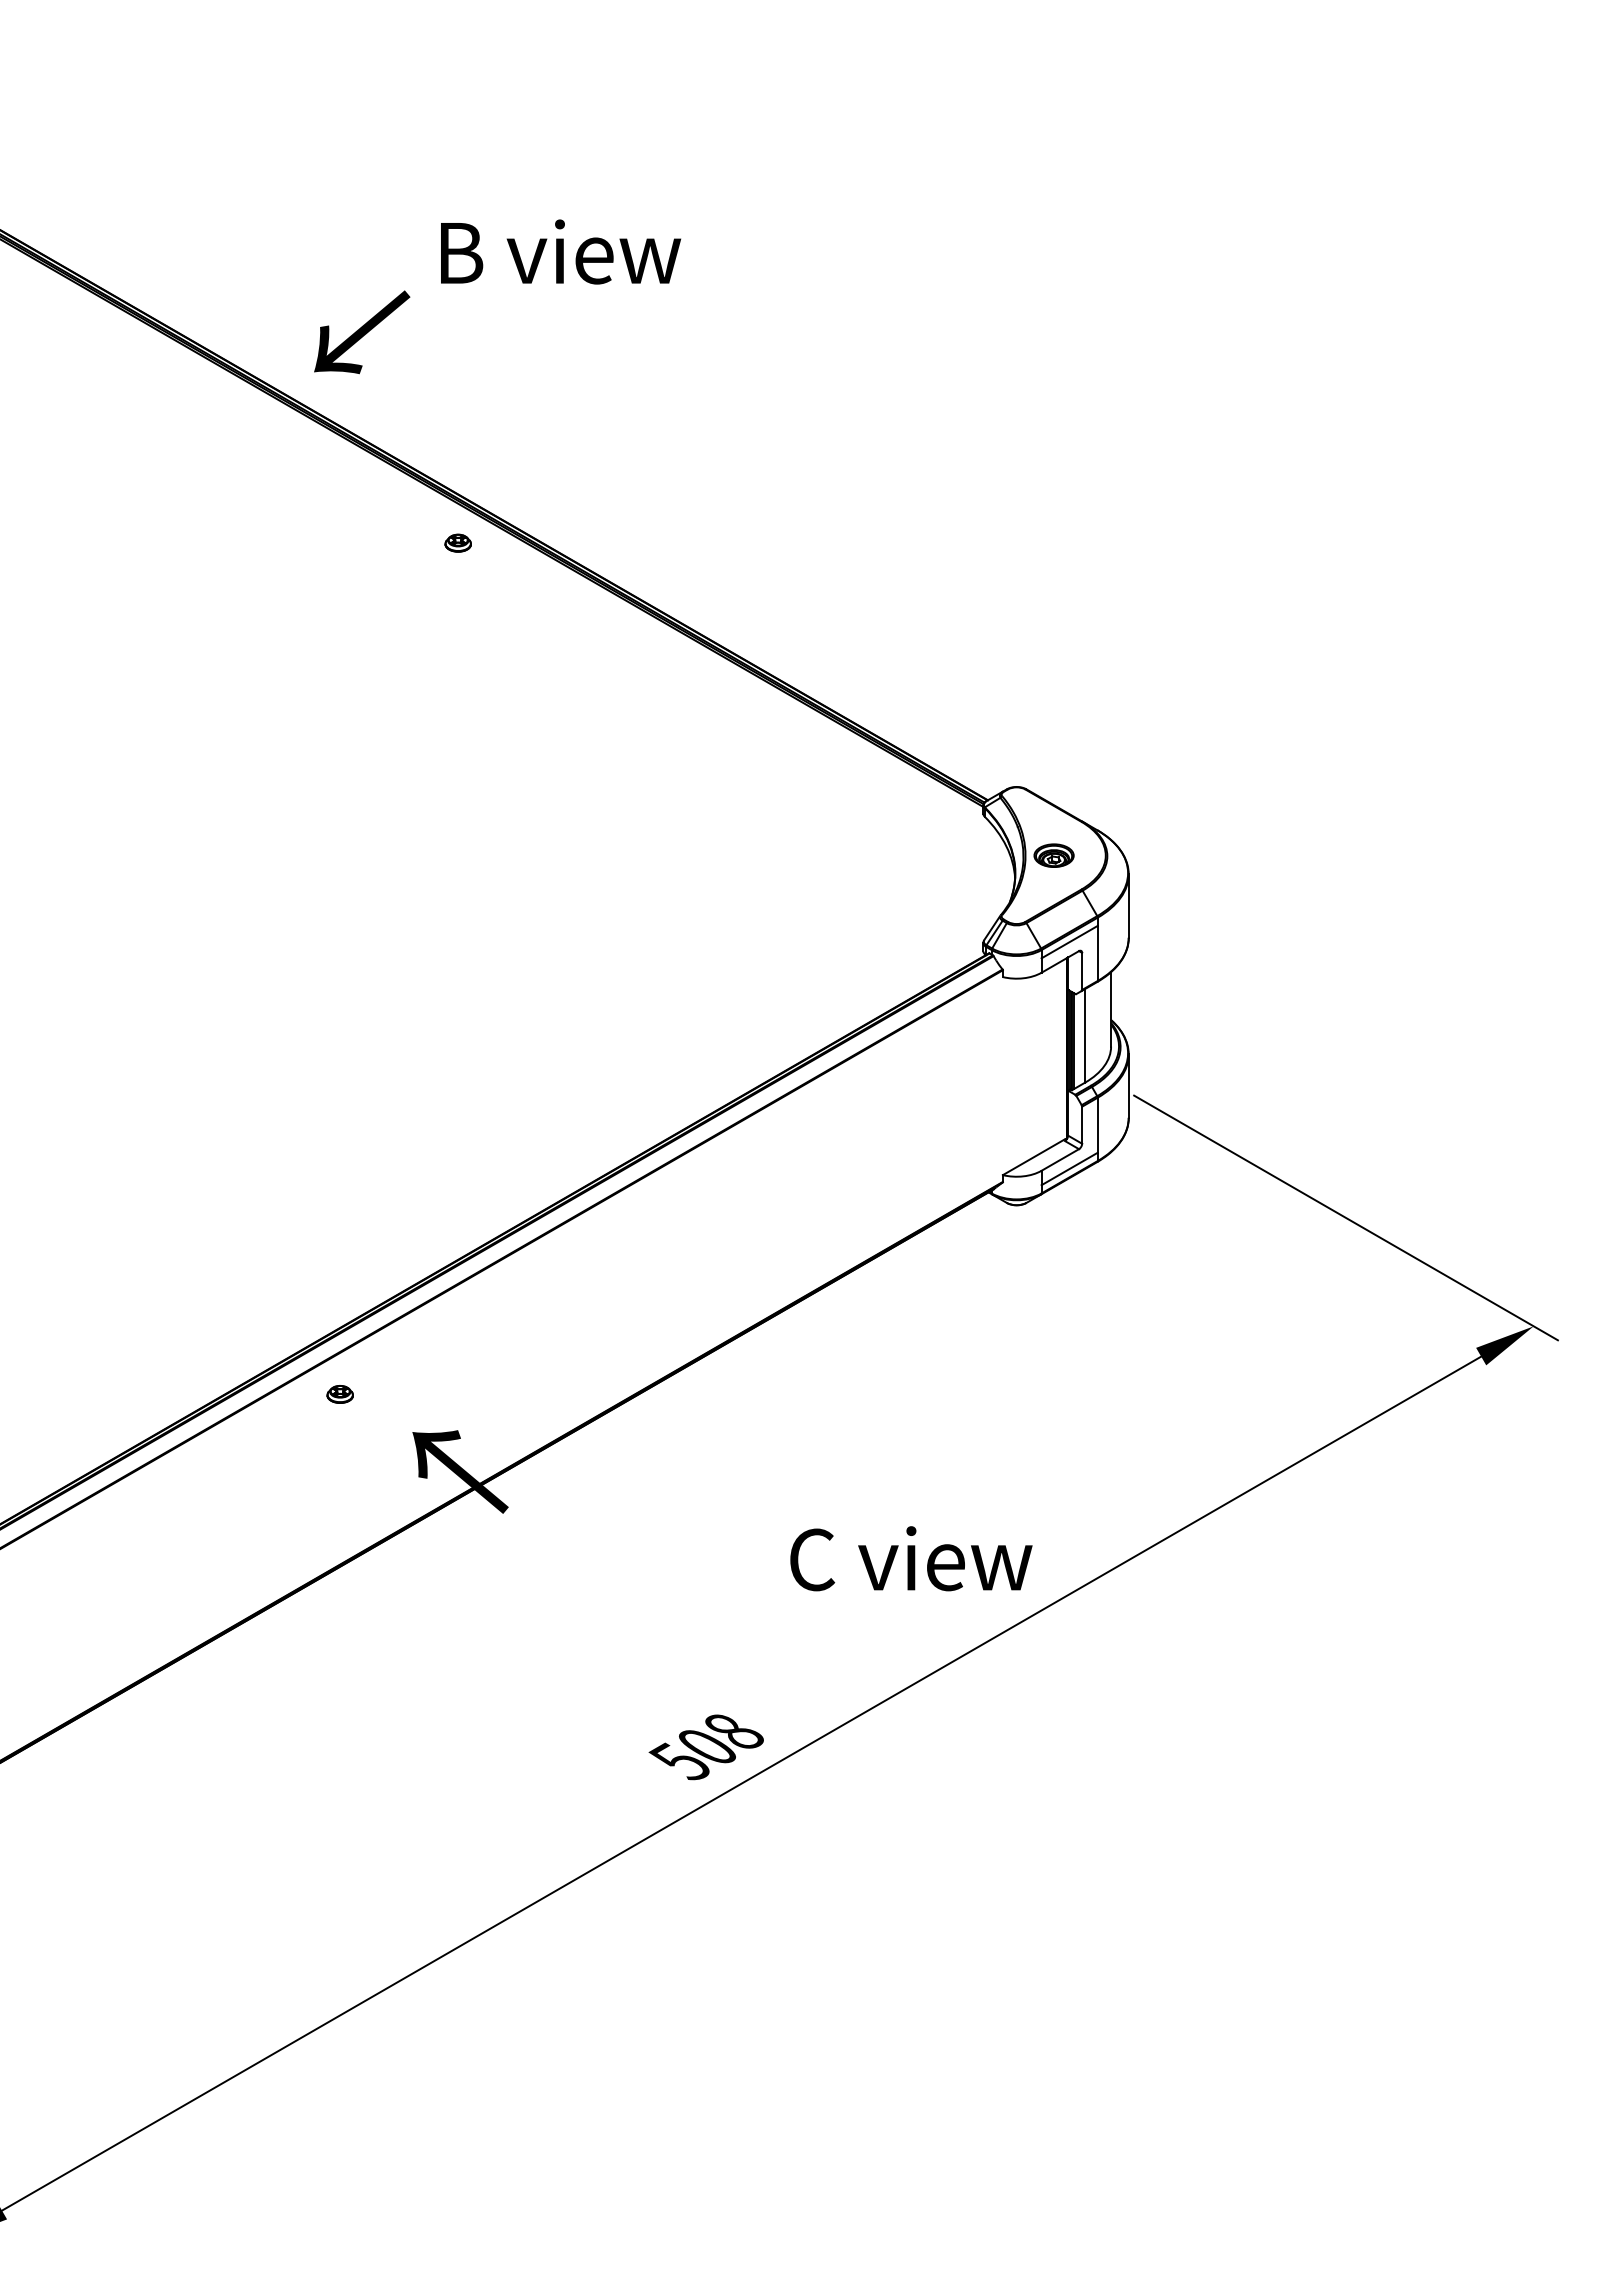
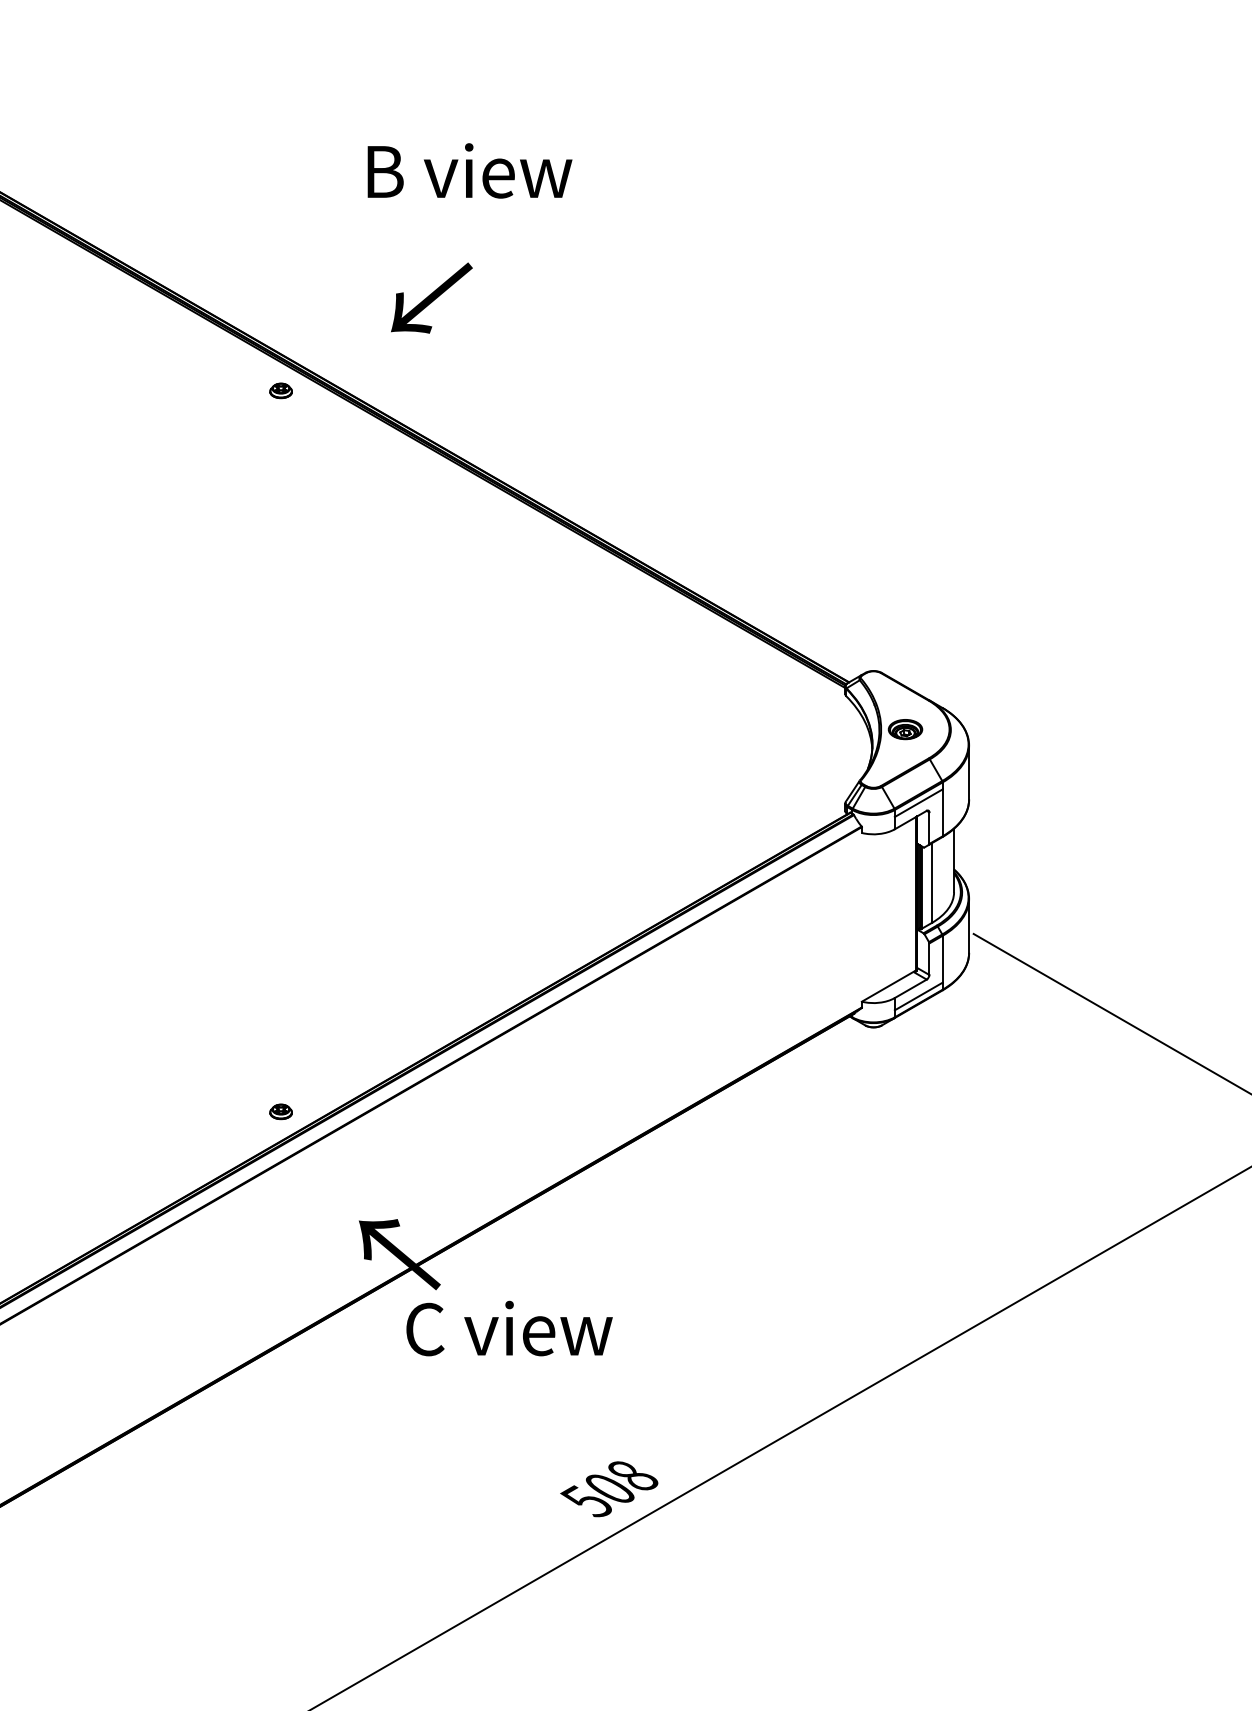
text: (561, 251) -> (470, 170), moved
text: (362, 332) -> (432, 298), moved
part: (457, 542) -> (280, 390), moved
part: (339, 1394) -> (280, 1111), moved
text: (911, 1558) -> (509, 1328), moved

